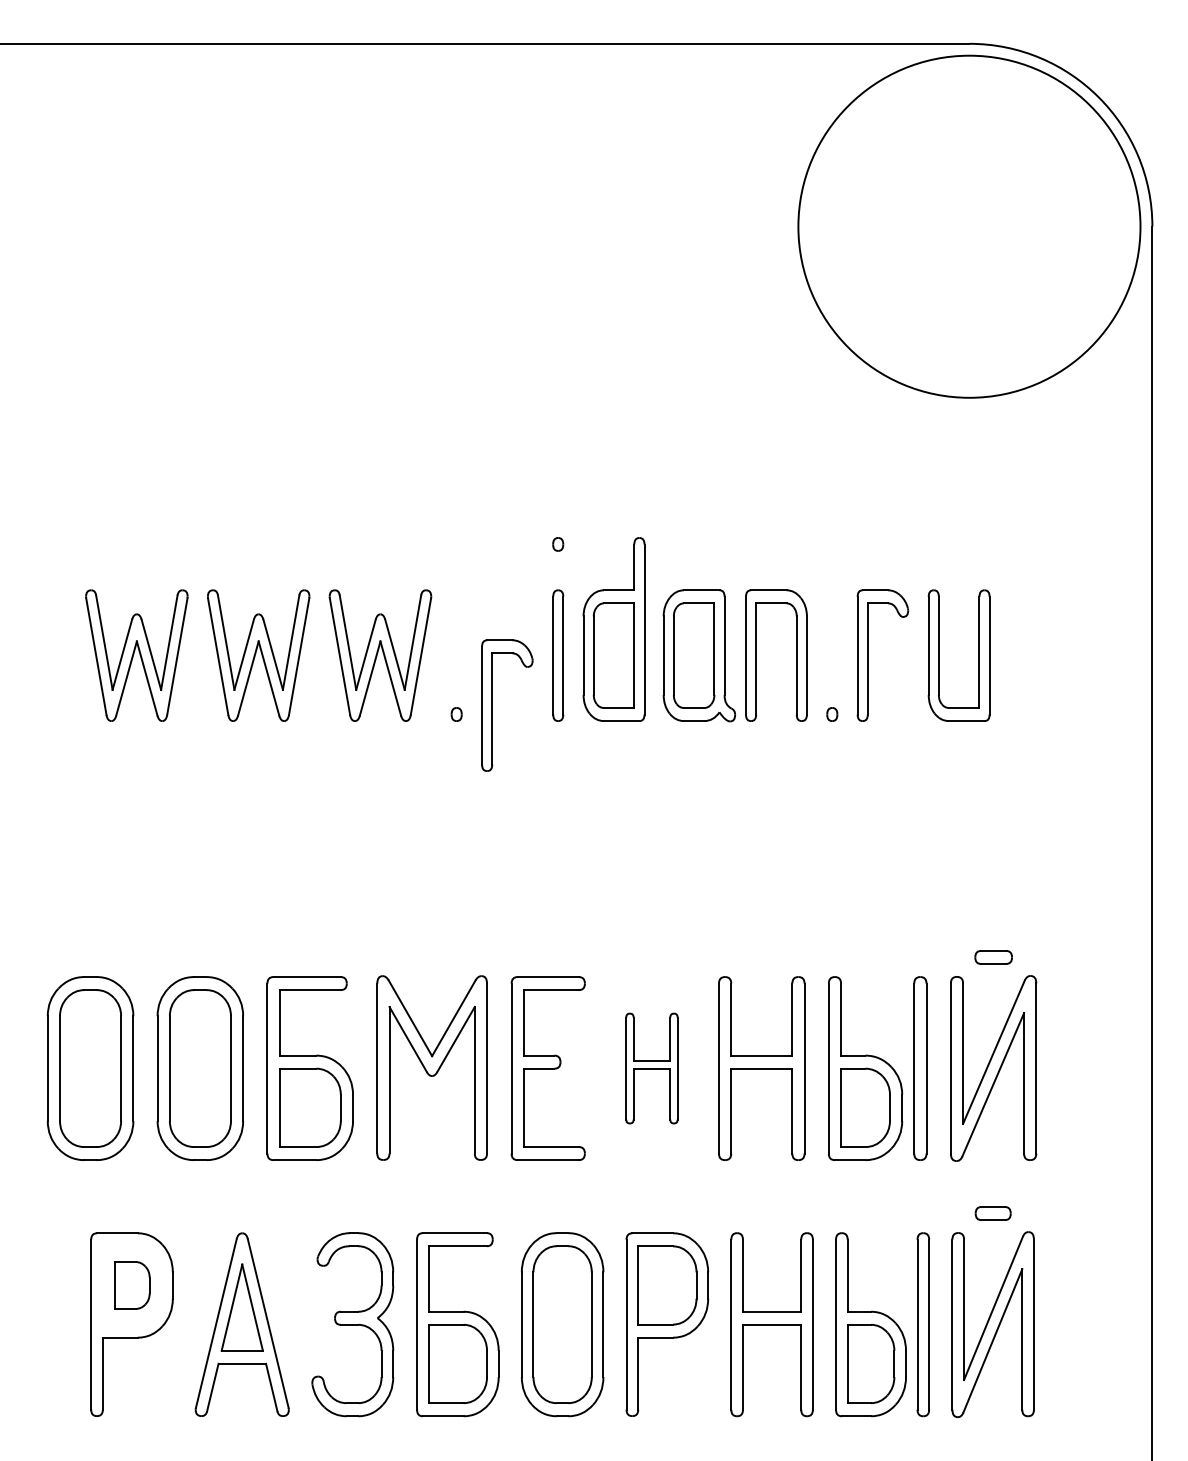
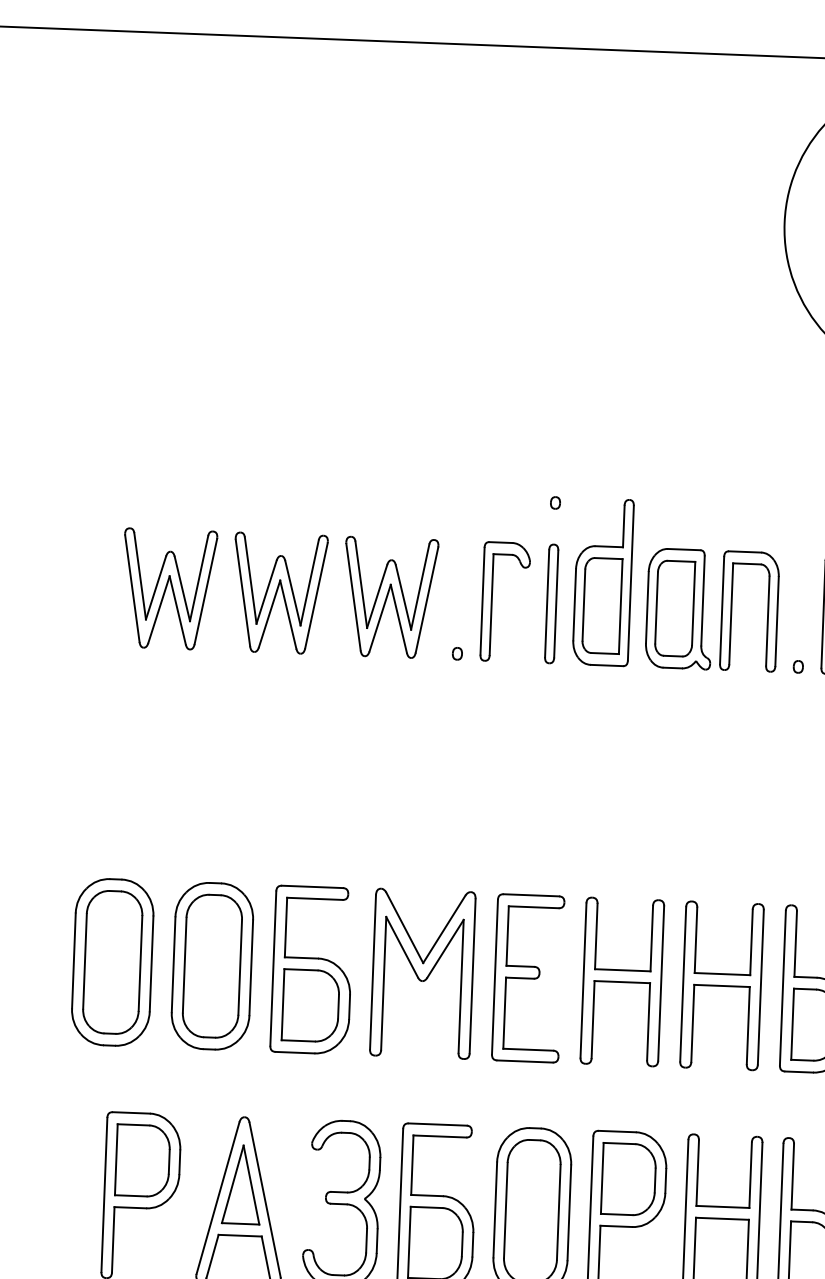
part: (492, 705) -> (491, 601), moved
part: (651, 1068) -> (621, 981), size x1.67
part: (132, 1285) -> (143, 1160), size x1.67

